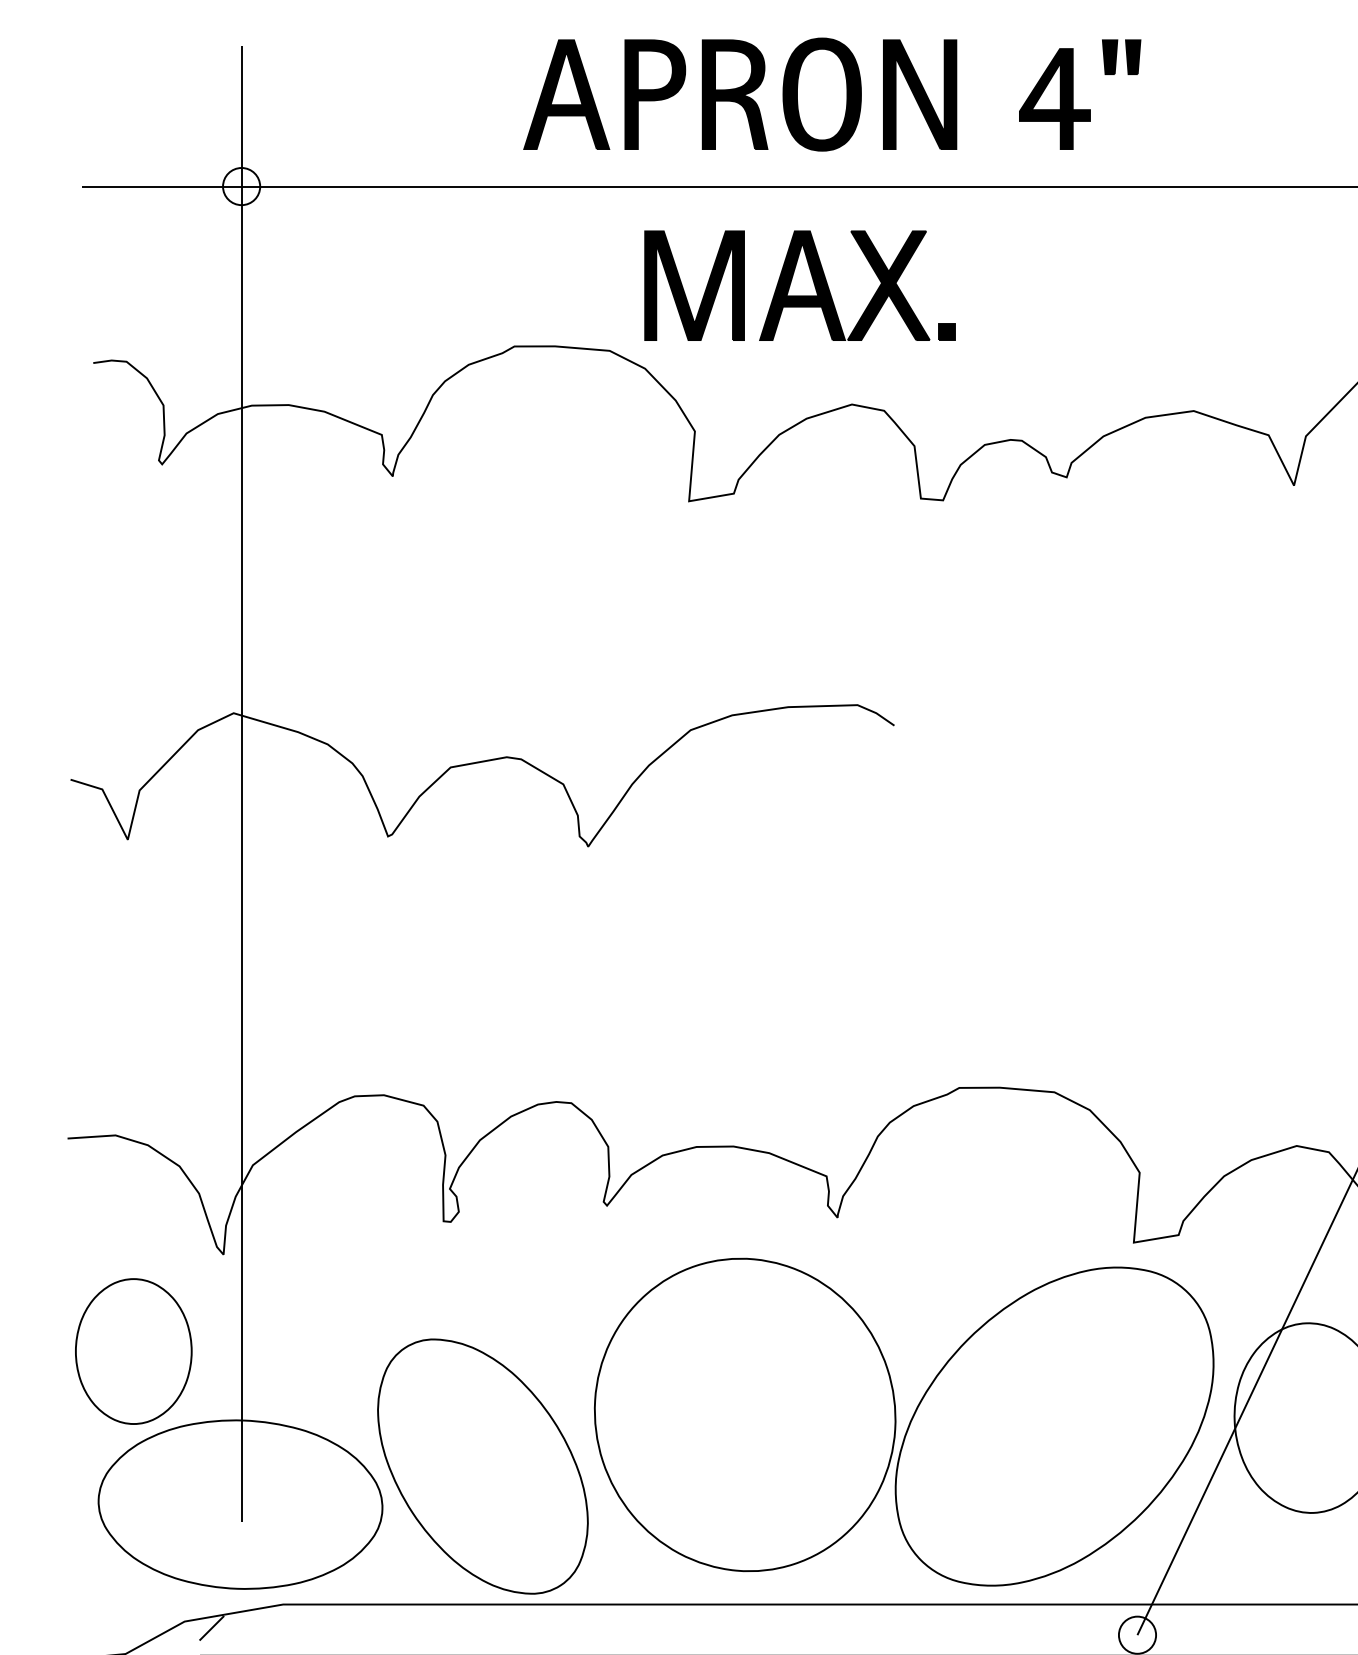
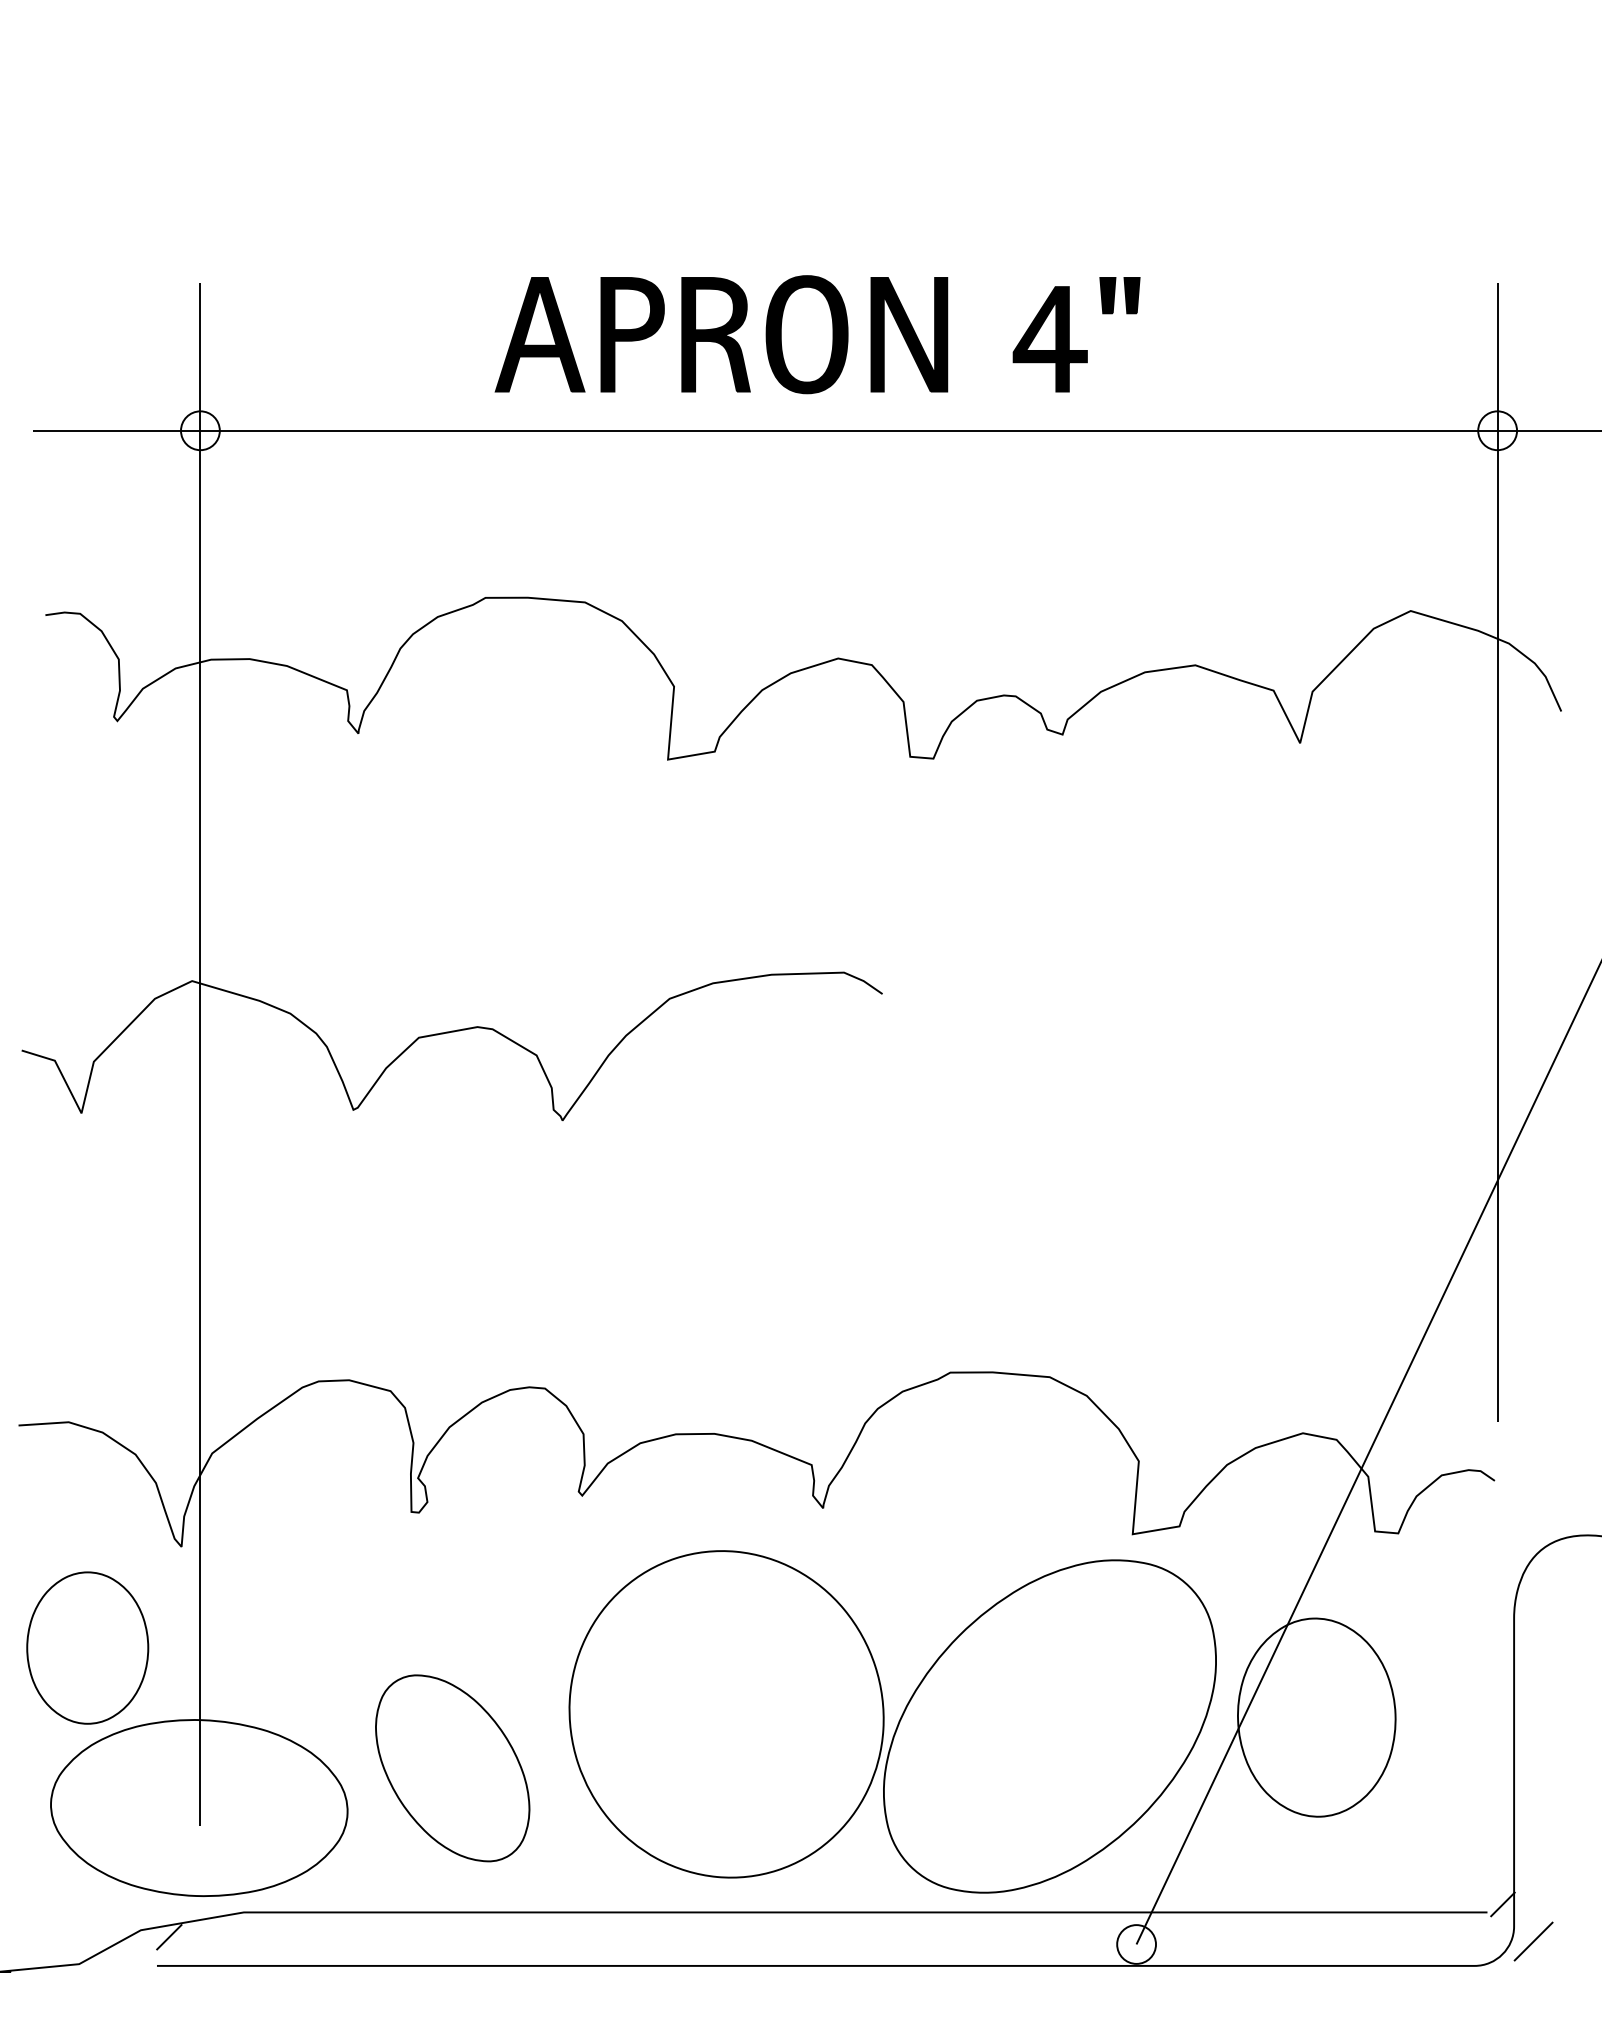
part: (799, 285) -> (783, 534), removed
part: (482, 1466) -> (452, 1768), size x0.7

